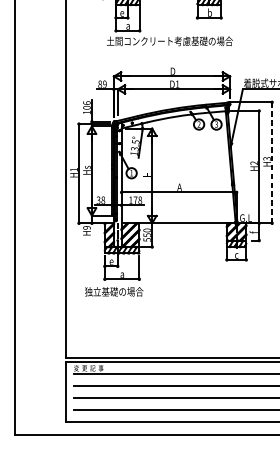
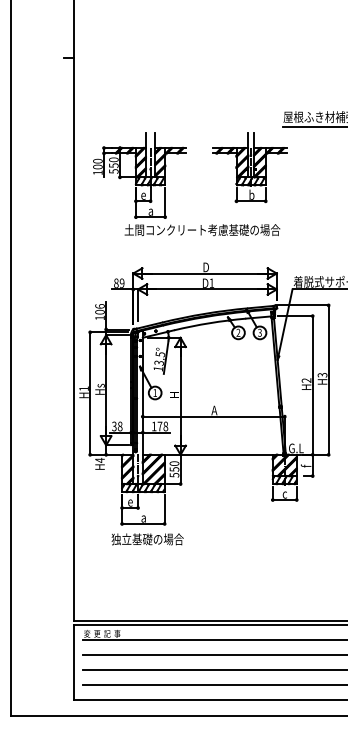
line: (272, 163) -> (328, 380), dashed -> solid
text: (86, 227) -> (99, 459), H9 -> H4
text: (114, 291) -> (147, 539), moved

